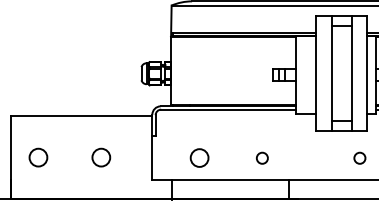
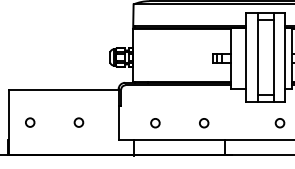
circle: (39, 157) -> (30, 122), size x0.62
circle: (100, 157) -> (78, 122), size x0.62
circle: (199, 158) -> (155, 123), size x0.62

